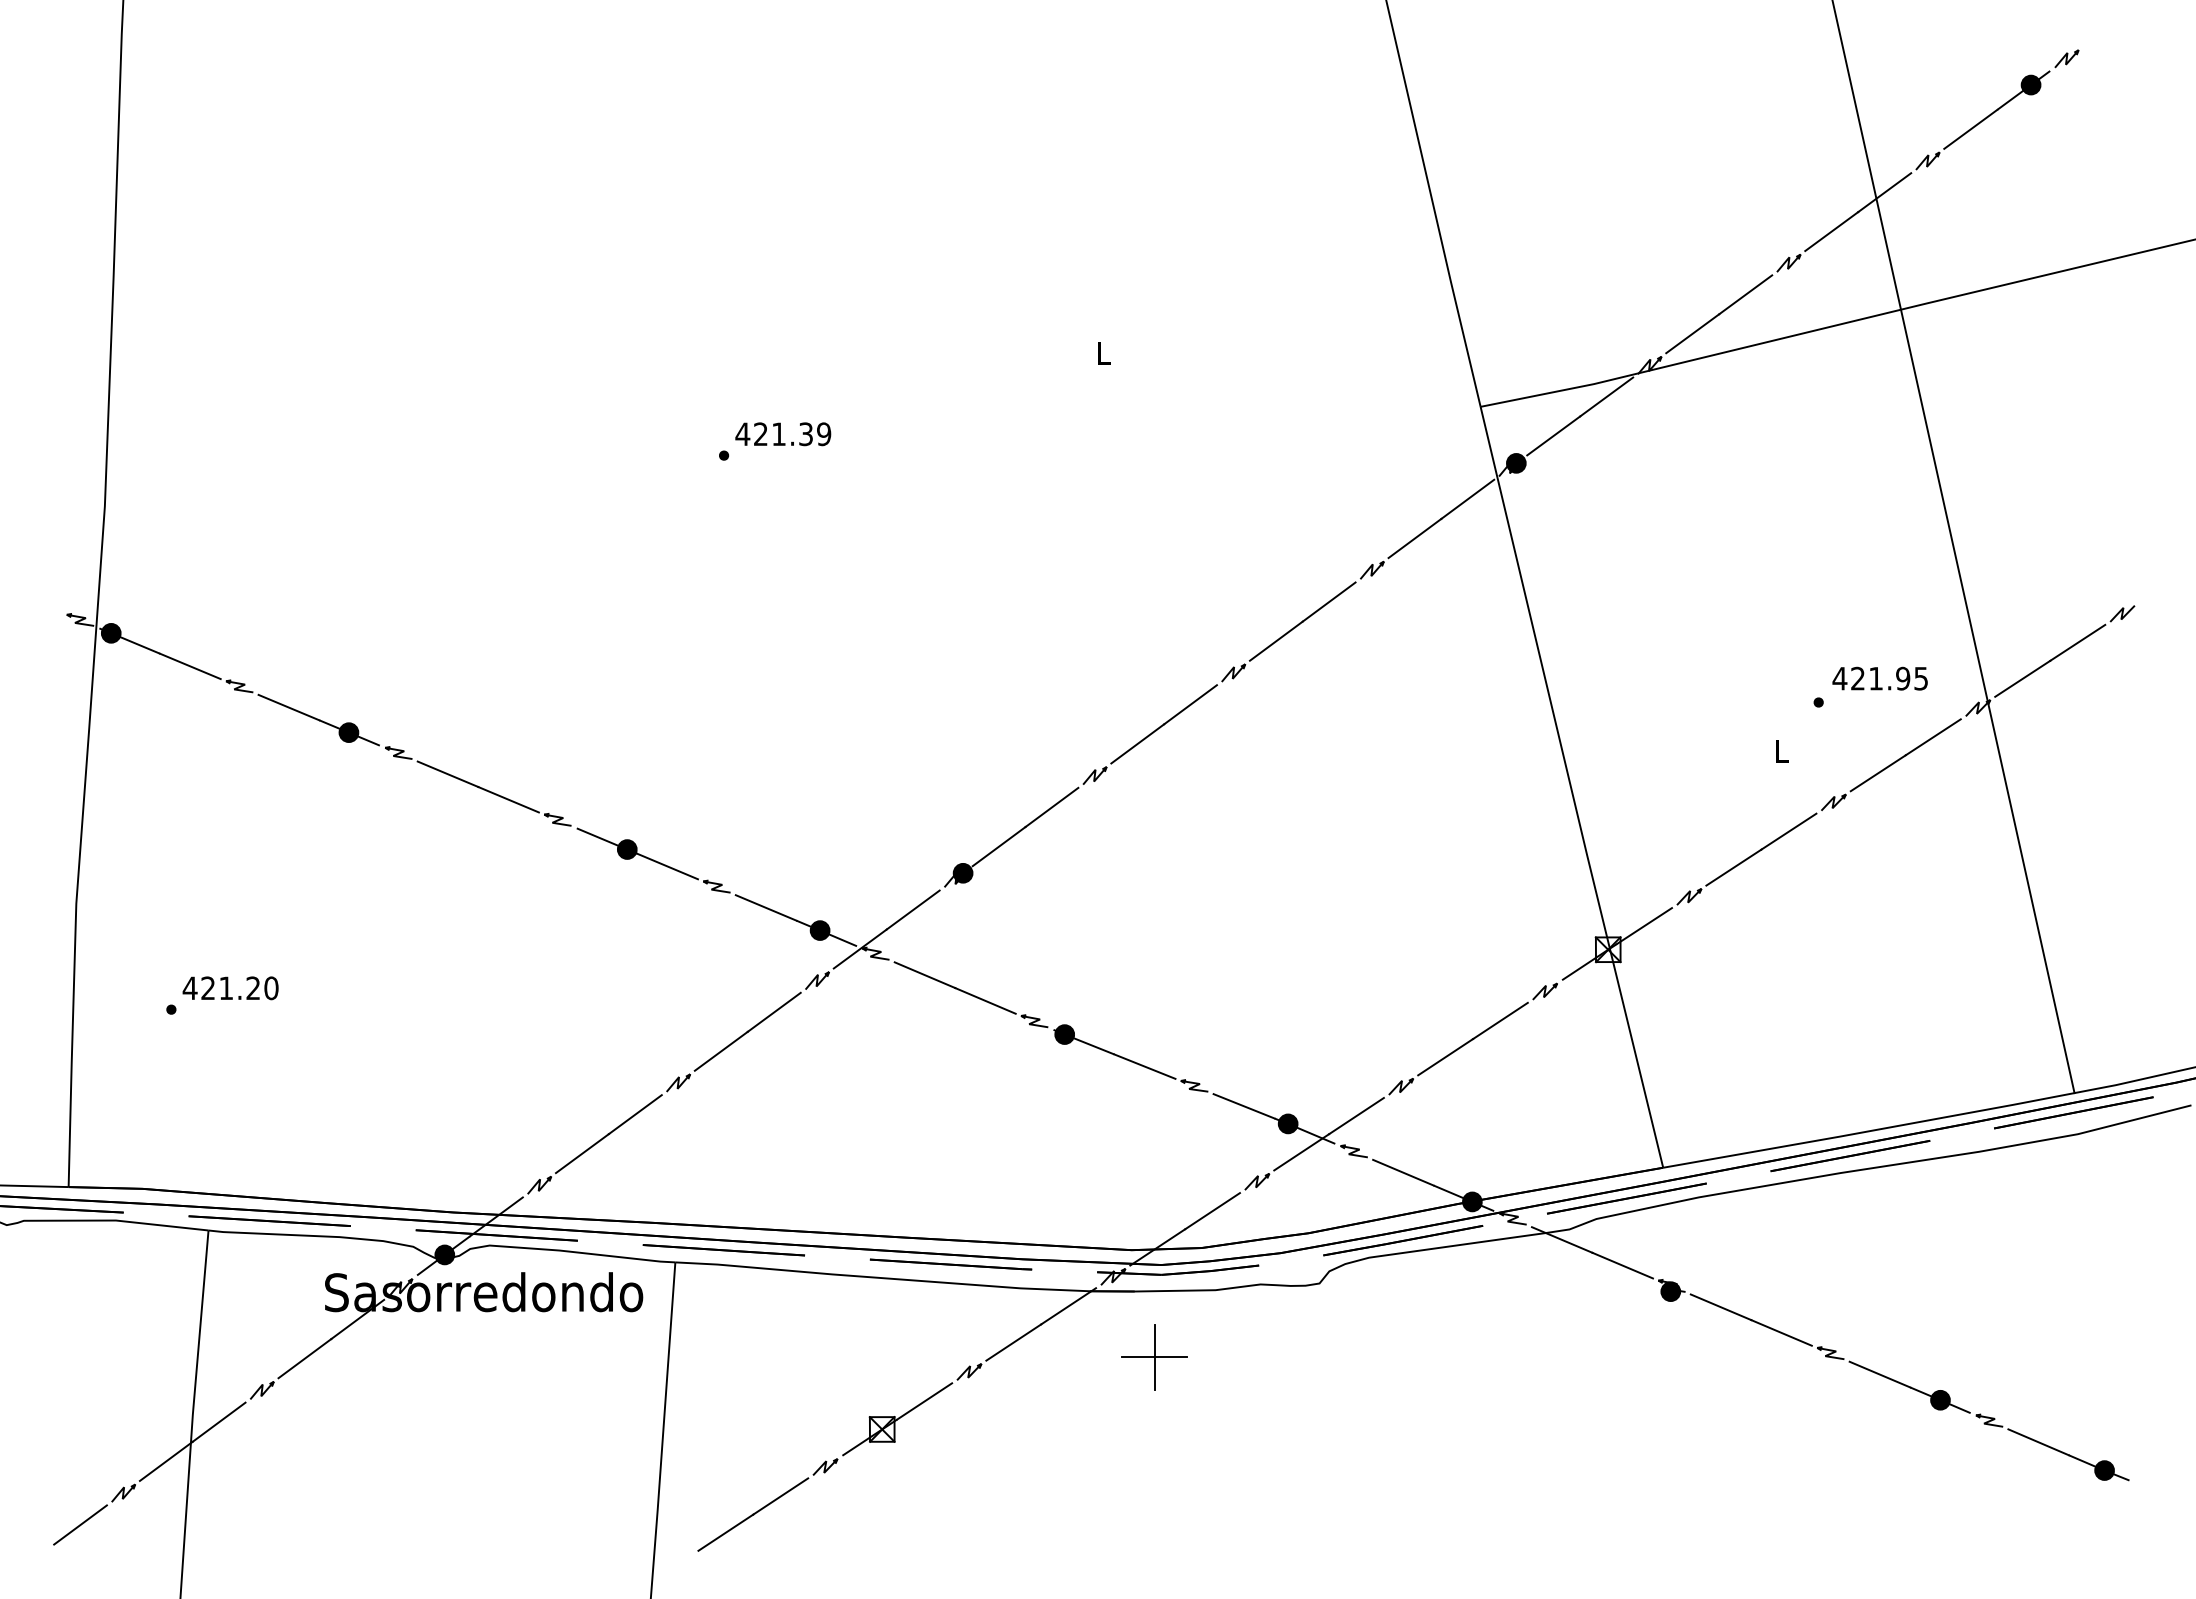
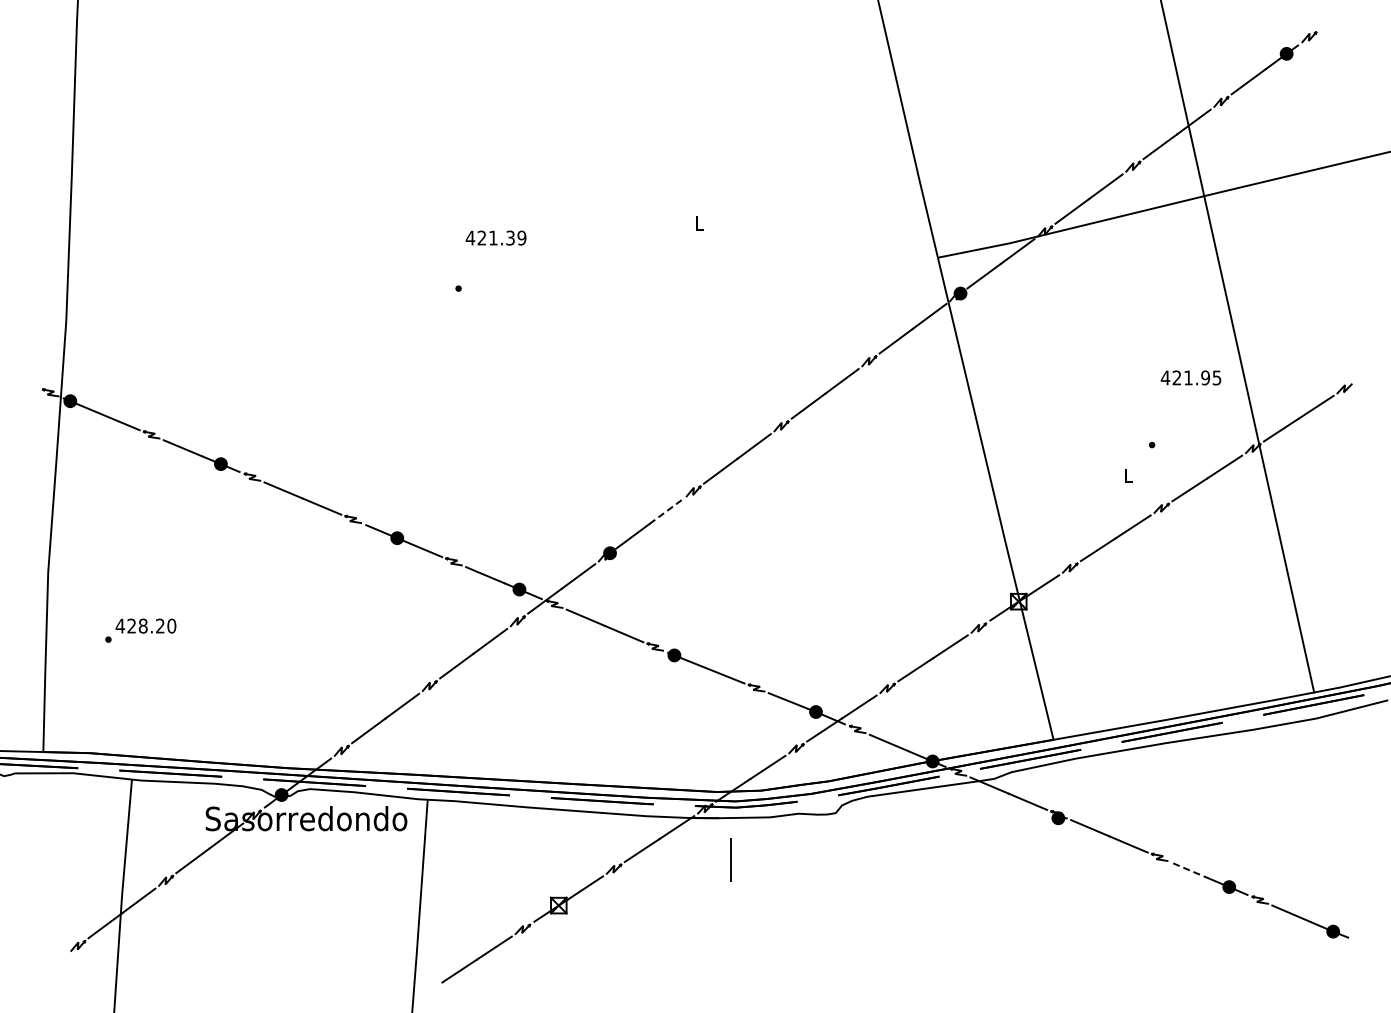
text: (782, 433) -> (495, 237), moved
text: (1879, 677) -> (1190, 377), moved
line: (1052, 807) -> (666, 511), solid -> dashed
text: (225, 987) -> (142, 625), 421.20 -> 428.20
line: (1154, 1358) -> (731, 860), removed
line: (1879, 1374) -> (1190, 870), solid -> dashed
line: (79, 1523) -> (50, 965), removed

